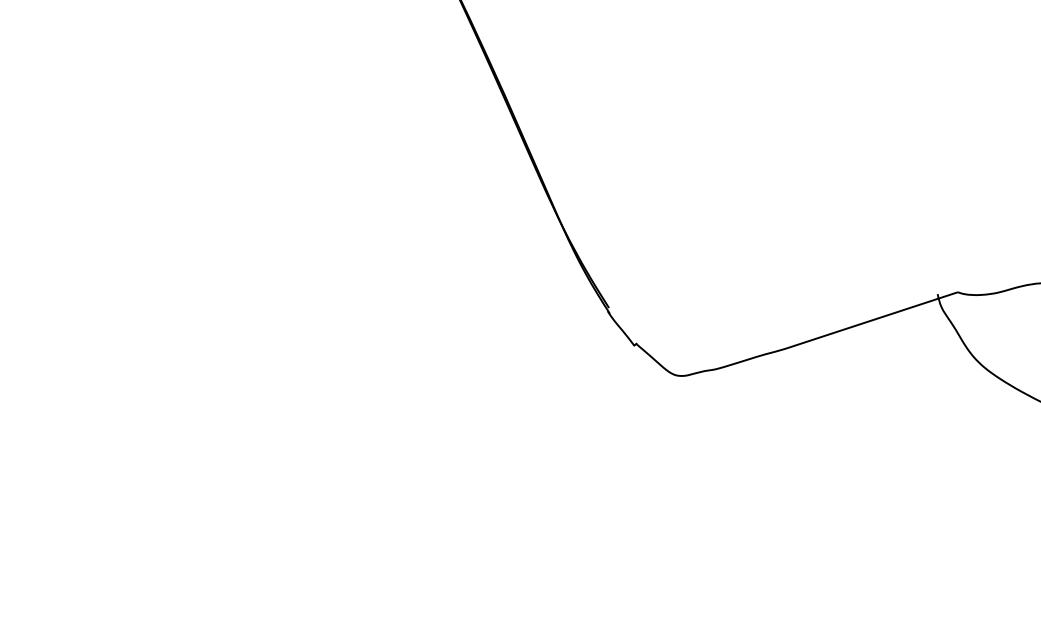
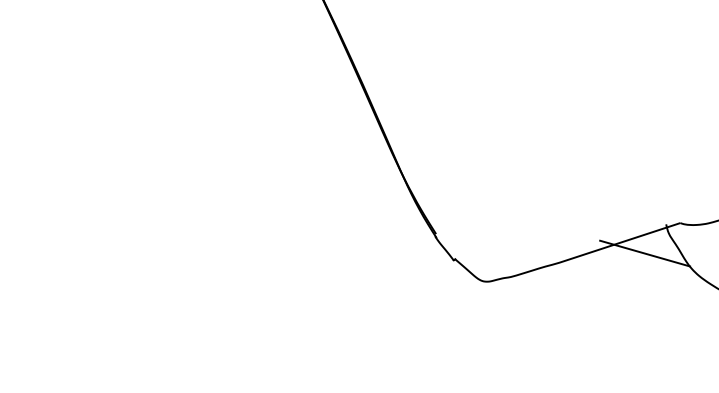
line: (907, 335) -> (645, 253), added

